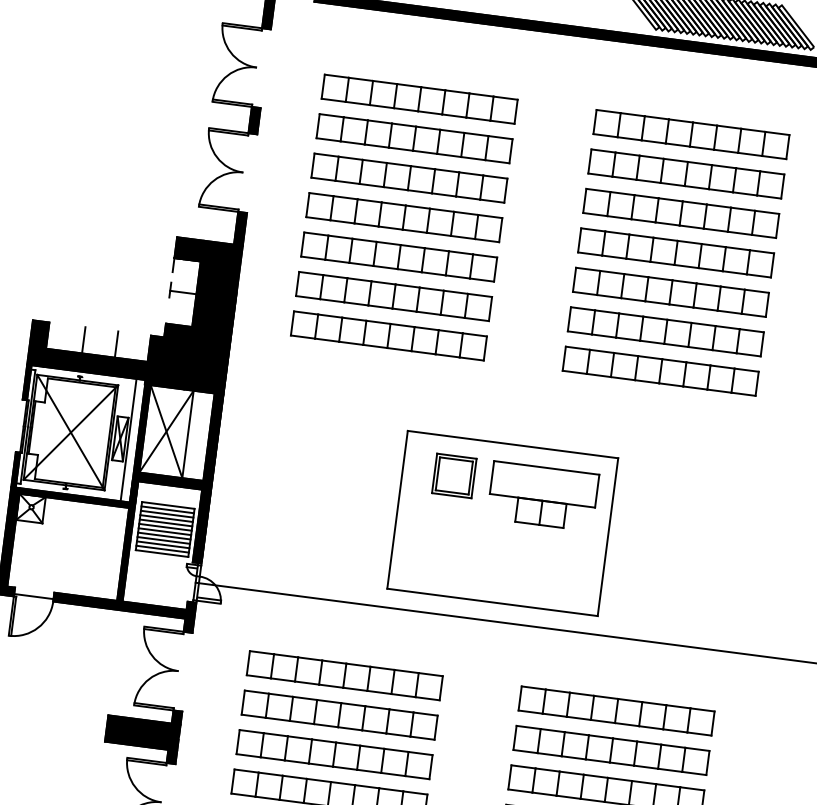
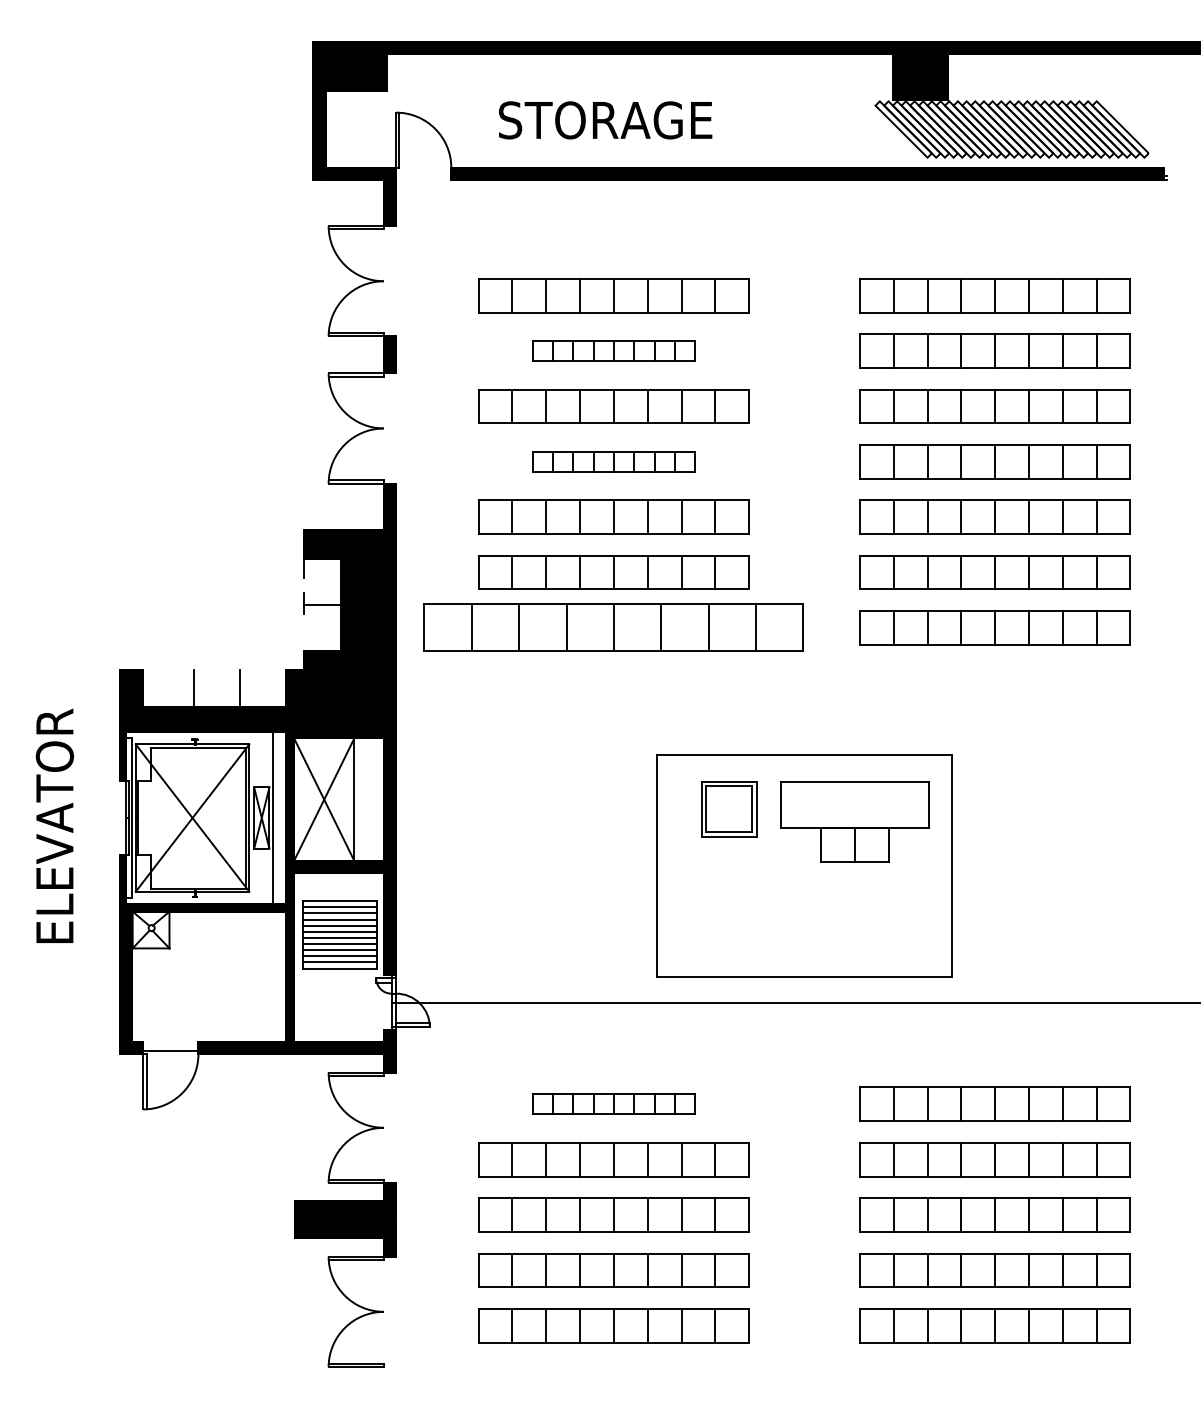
part: (414, 138) -> (613, 350), size x0.6
part: (404, 217) -> (613, 461), size x0.6
part: (388, 335) -> (613, 627), size x1.4
part: (344, 675) -> (613, 1103), size x0.6

